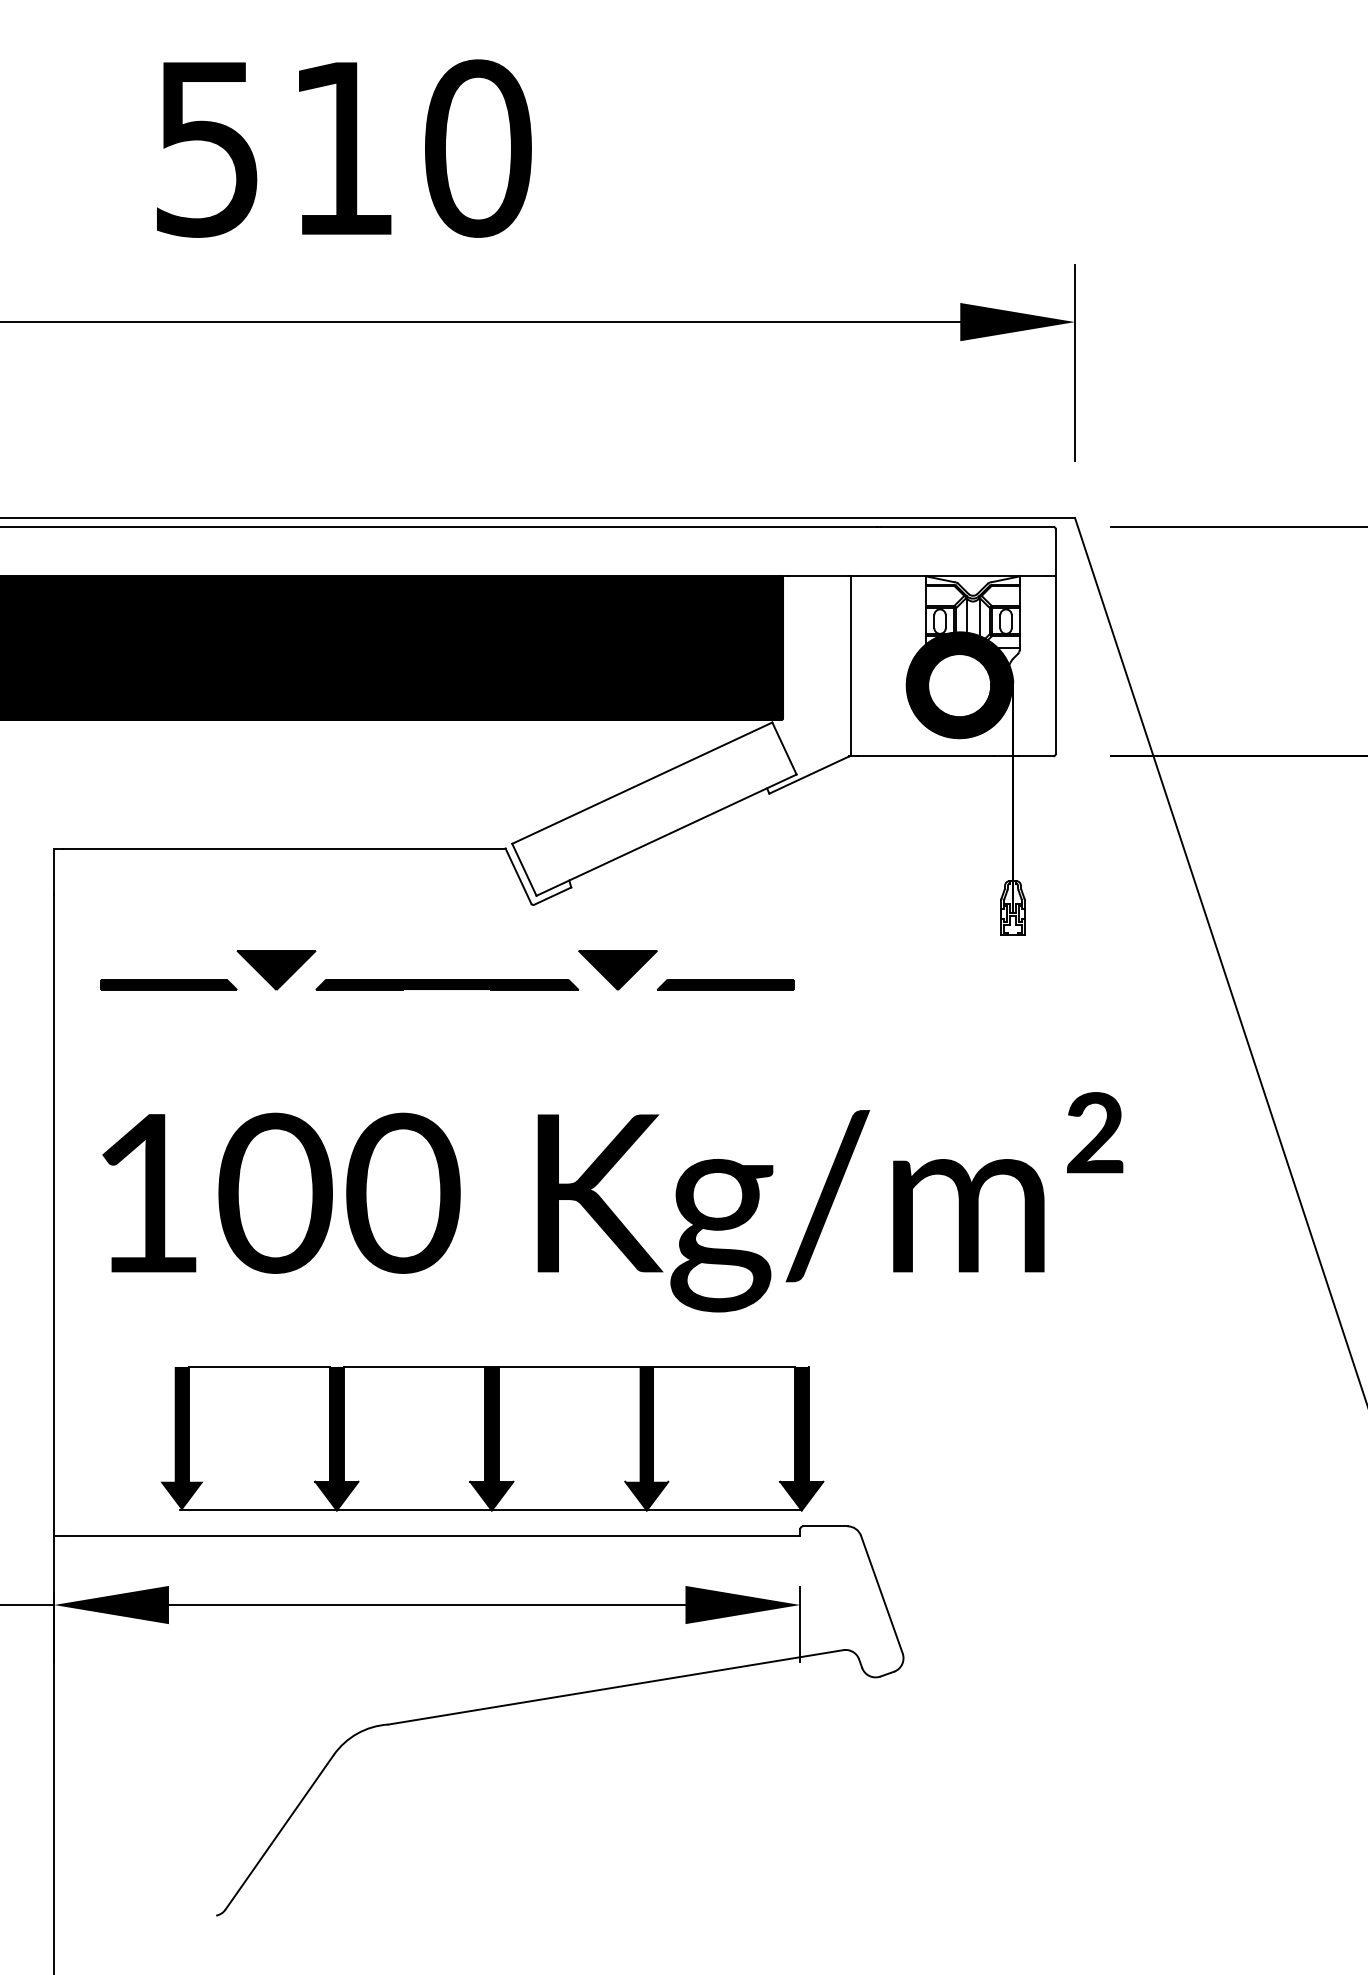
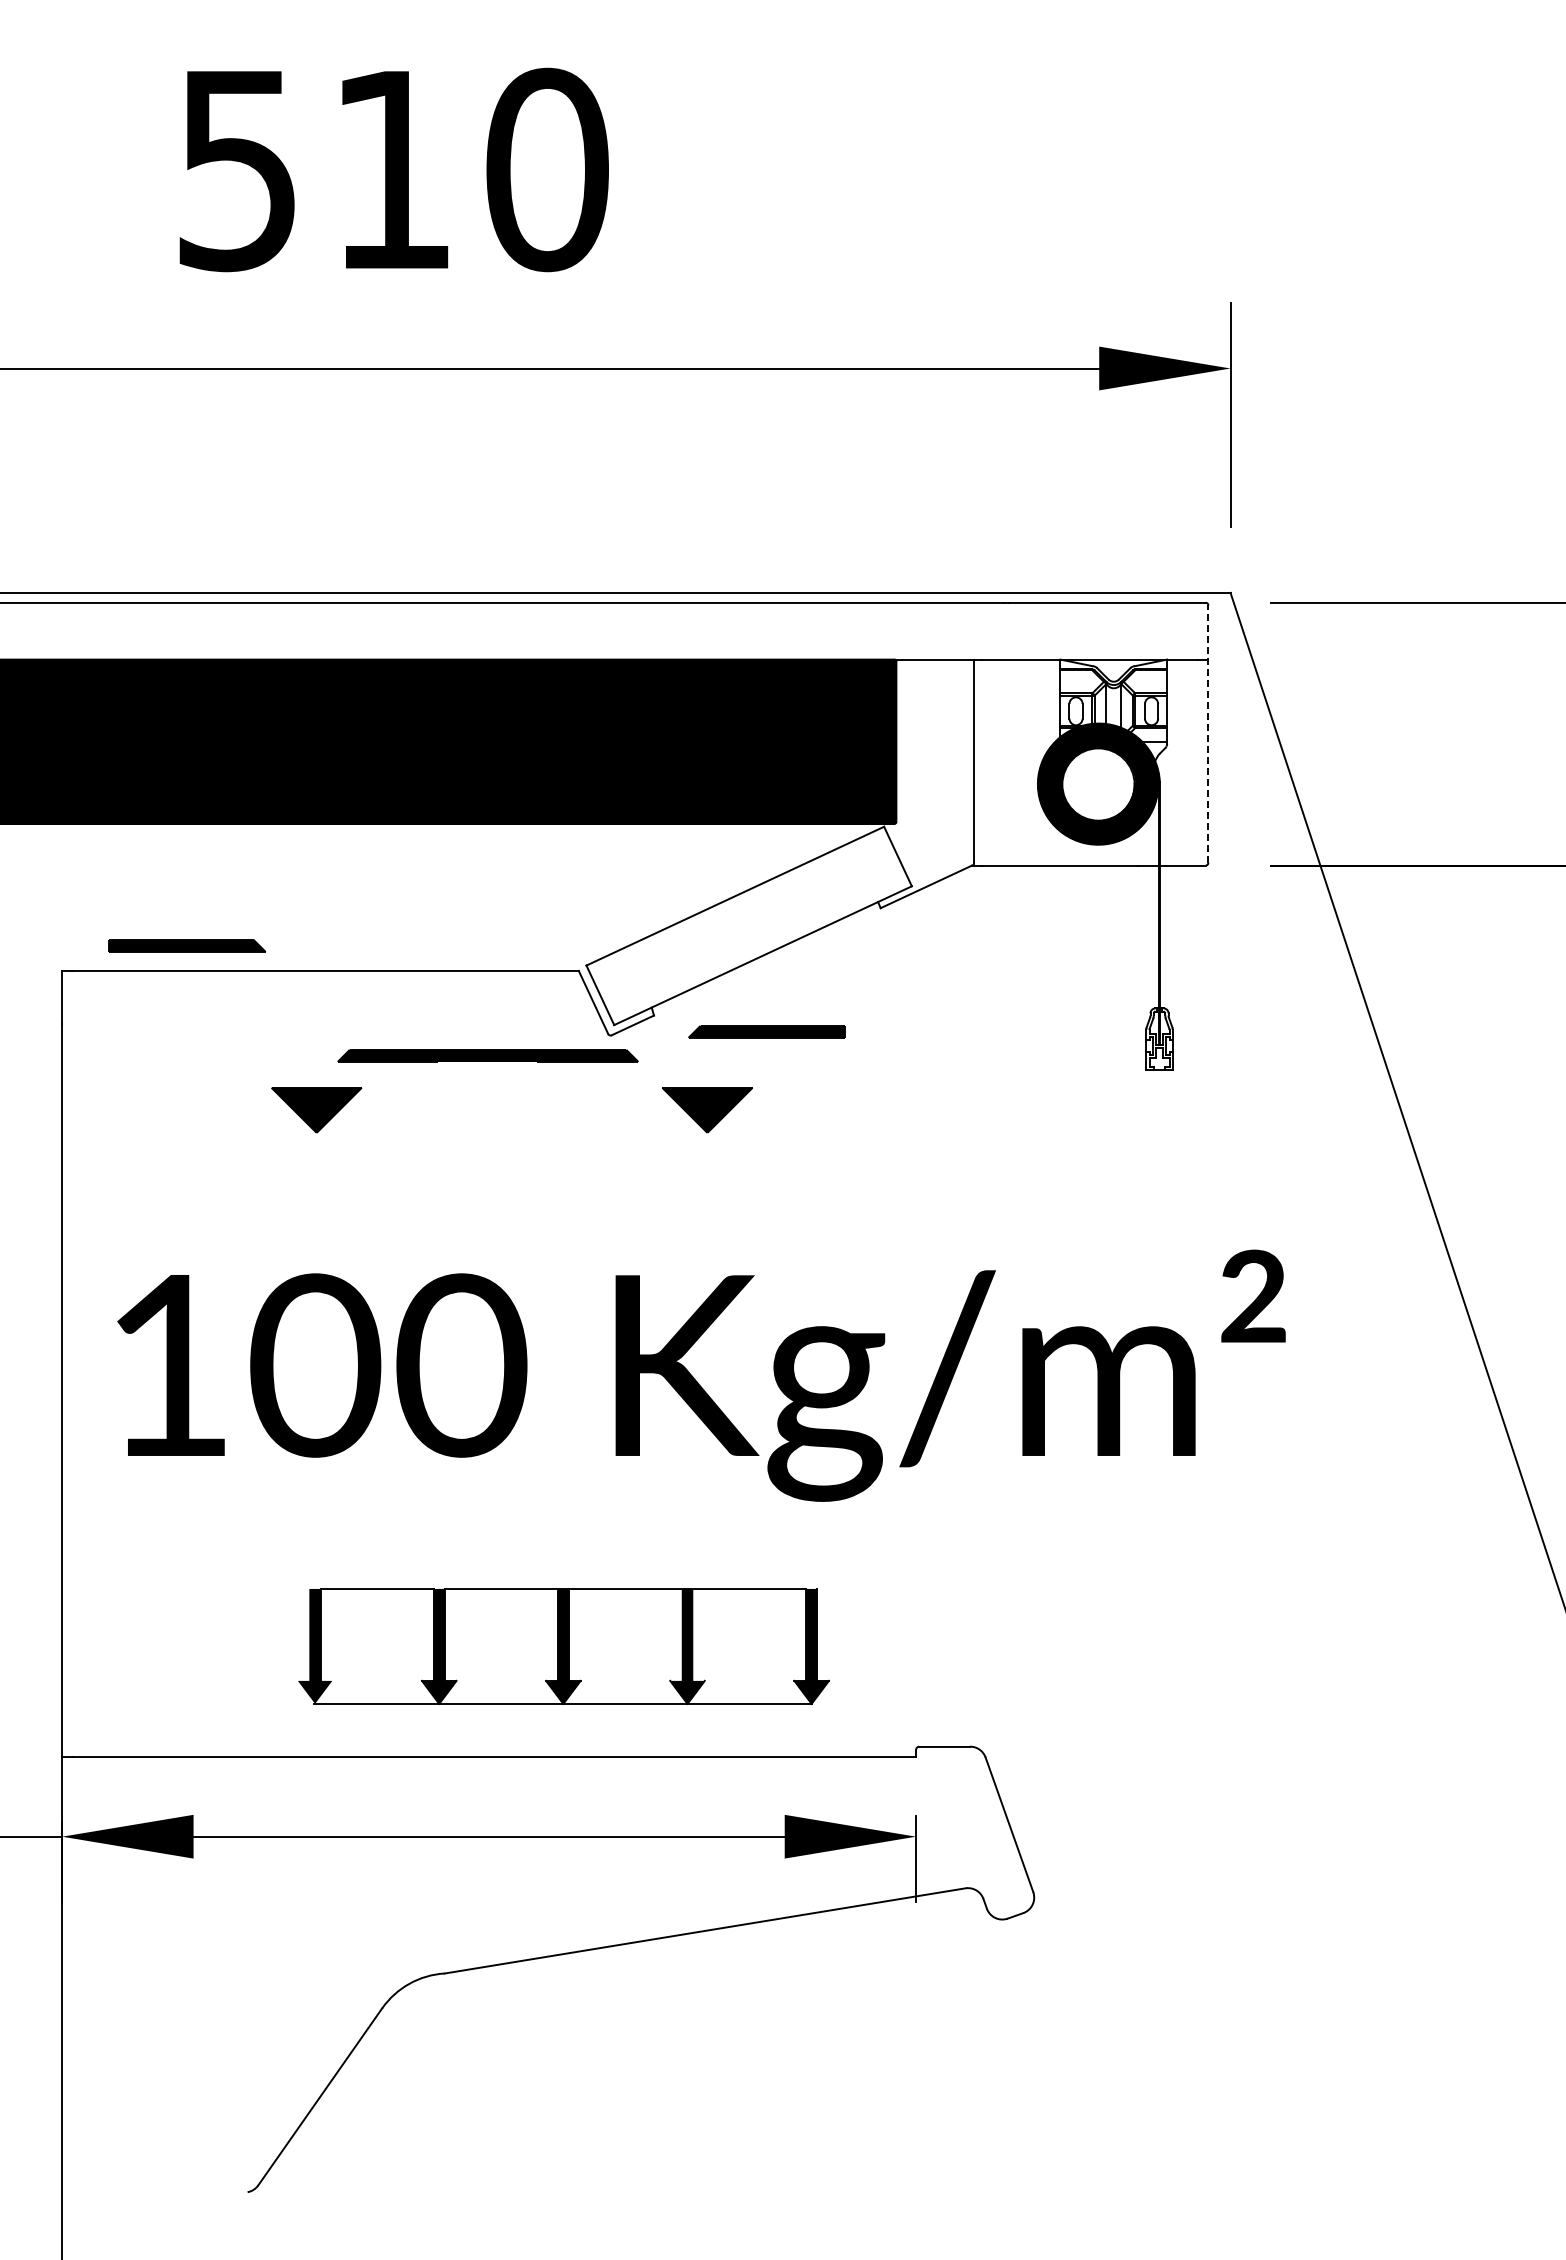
line: (1055, 641) -> (1208, 734), solid -> dashed
part: (168, 984) -> (186, 945), moved
part: (446, 984) -> (487, 1055), moved
part: (725, 984) -> (766, 1031), moved
part: (492, 1438) -> (563, 1646), size x0.7

